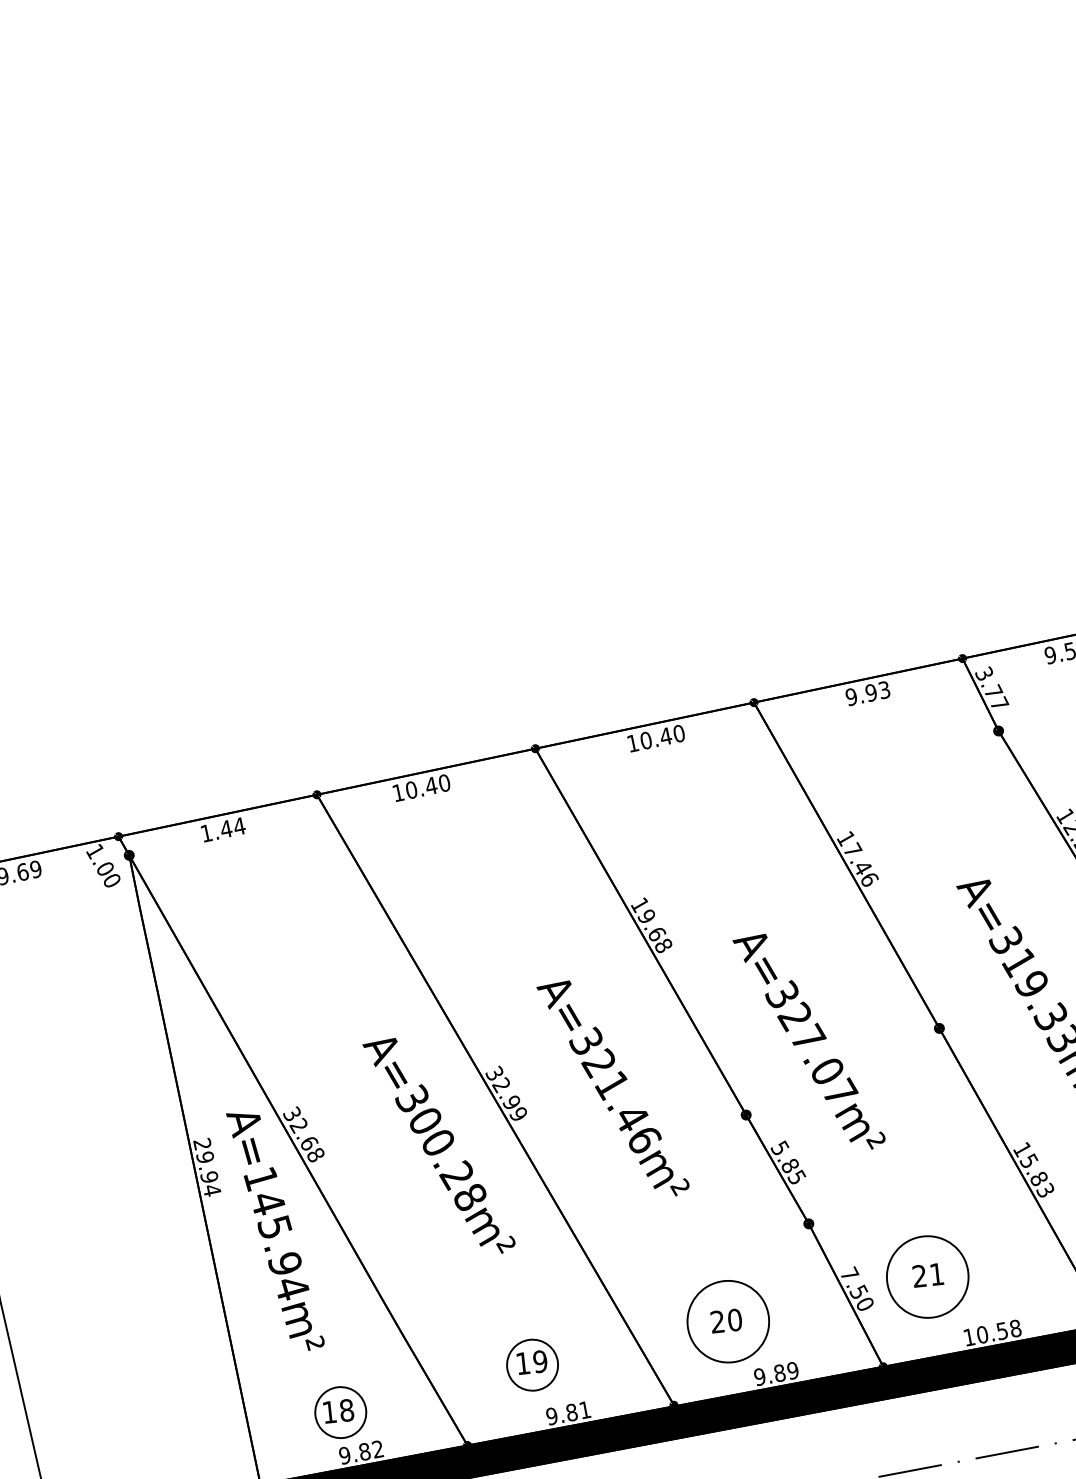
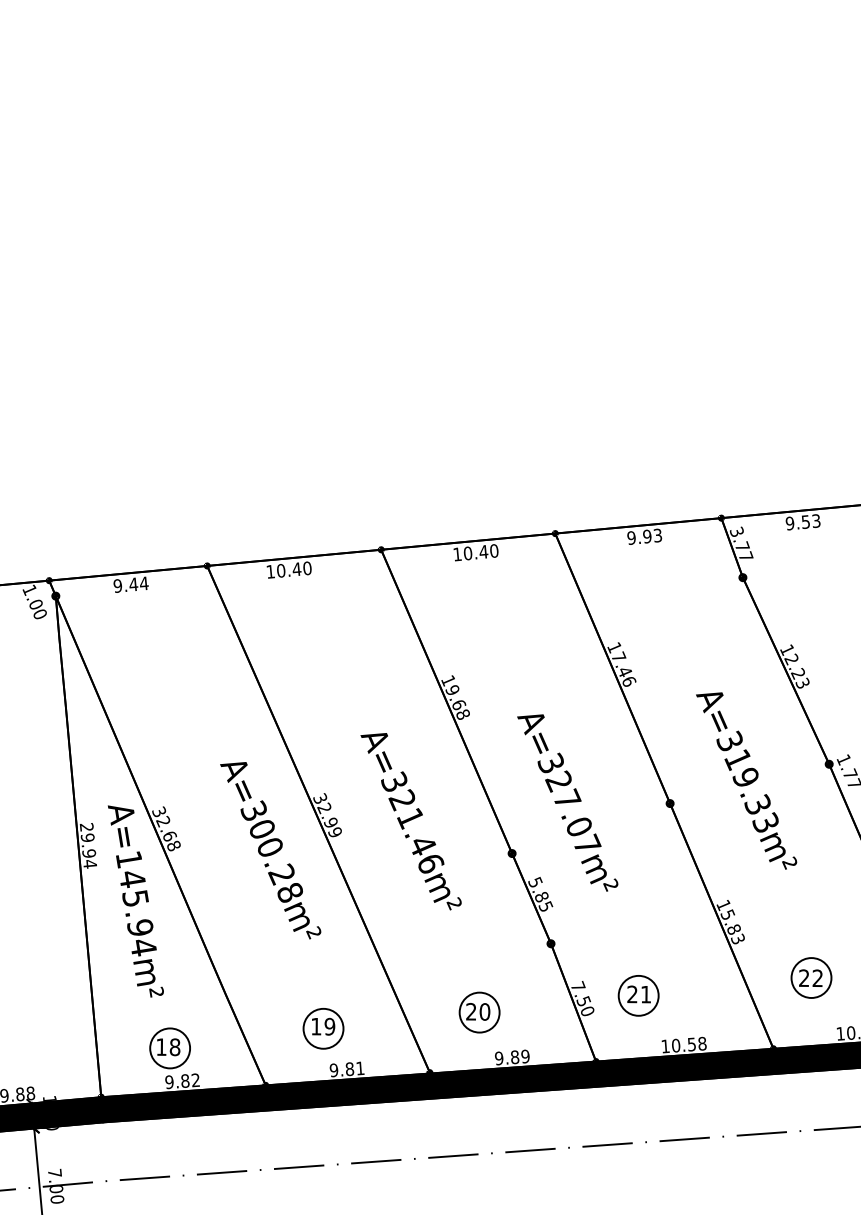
text: (205, 832) -> (117, 585), 1.44 -> 9.44
circle: (927, 1276) -> (638, 995), size x0.62
circle: (728, 1321) -> (479, 1012), size x0.62

